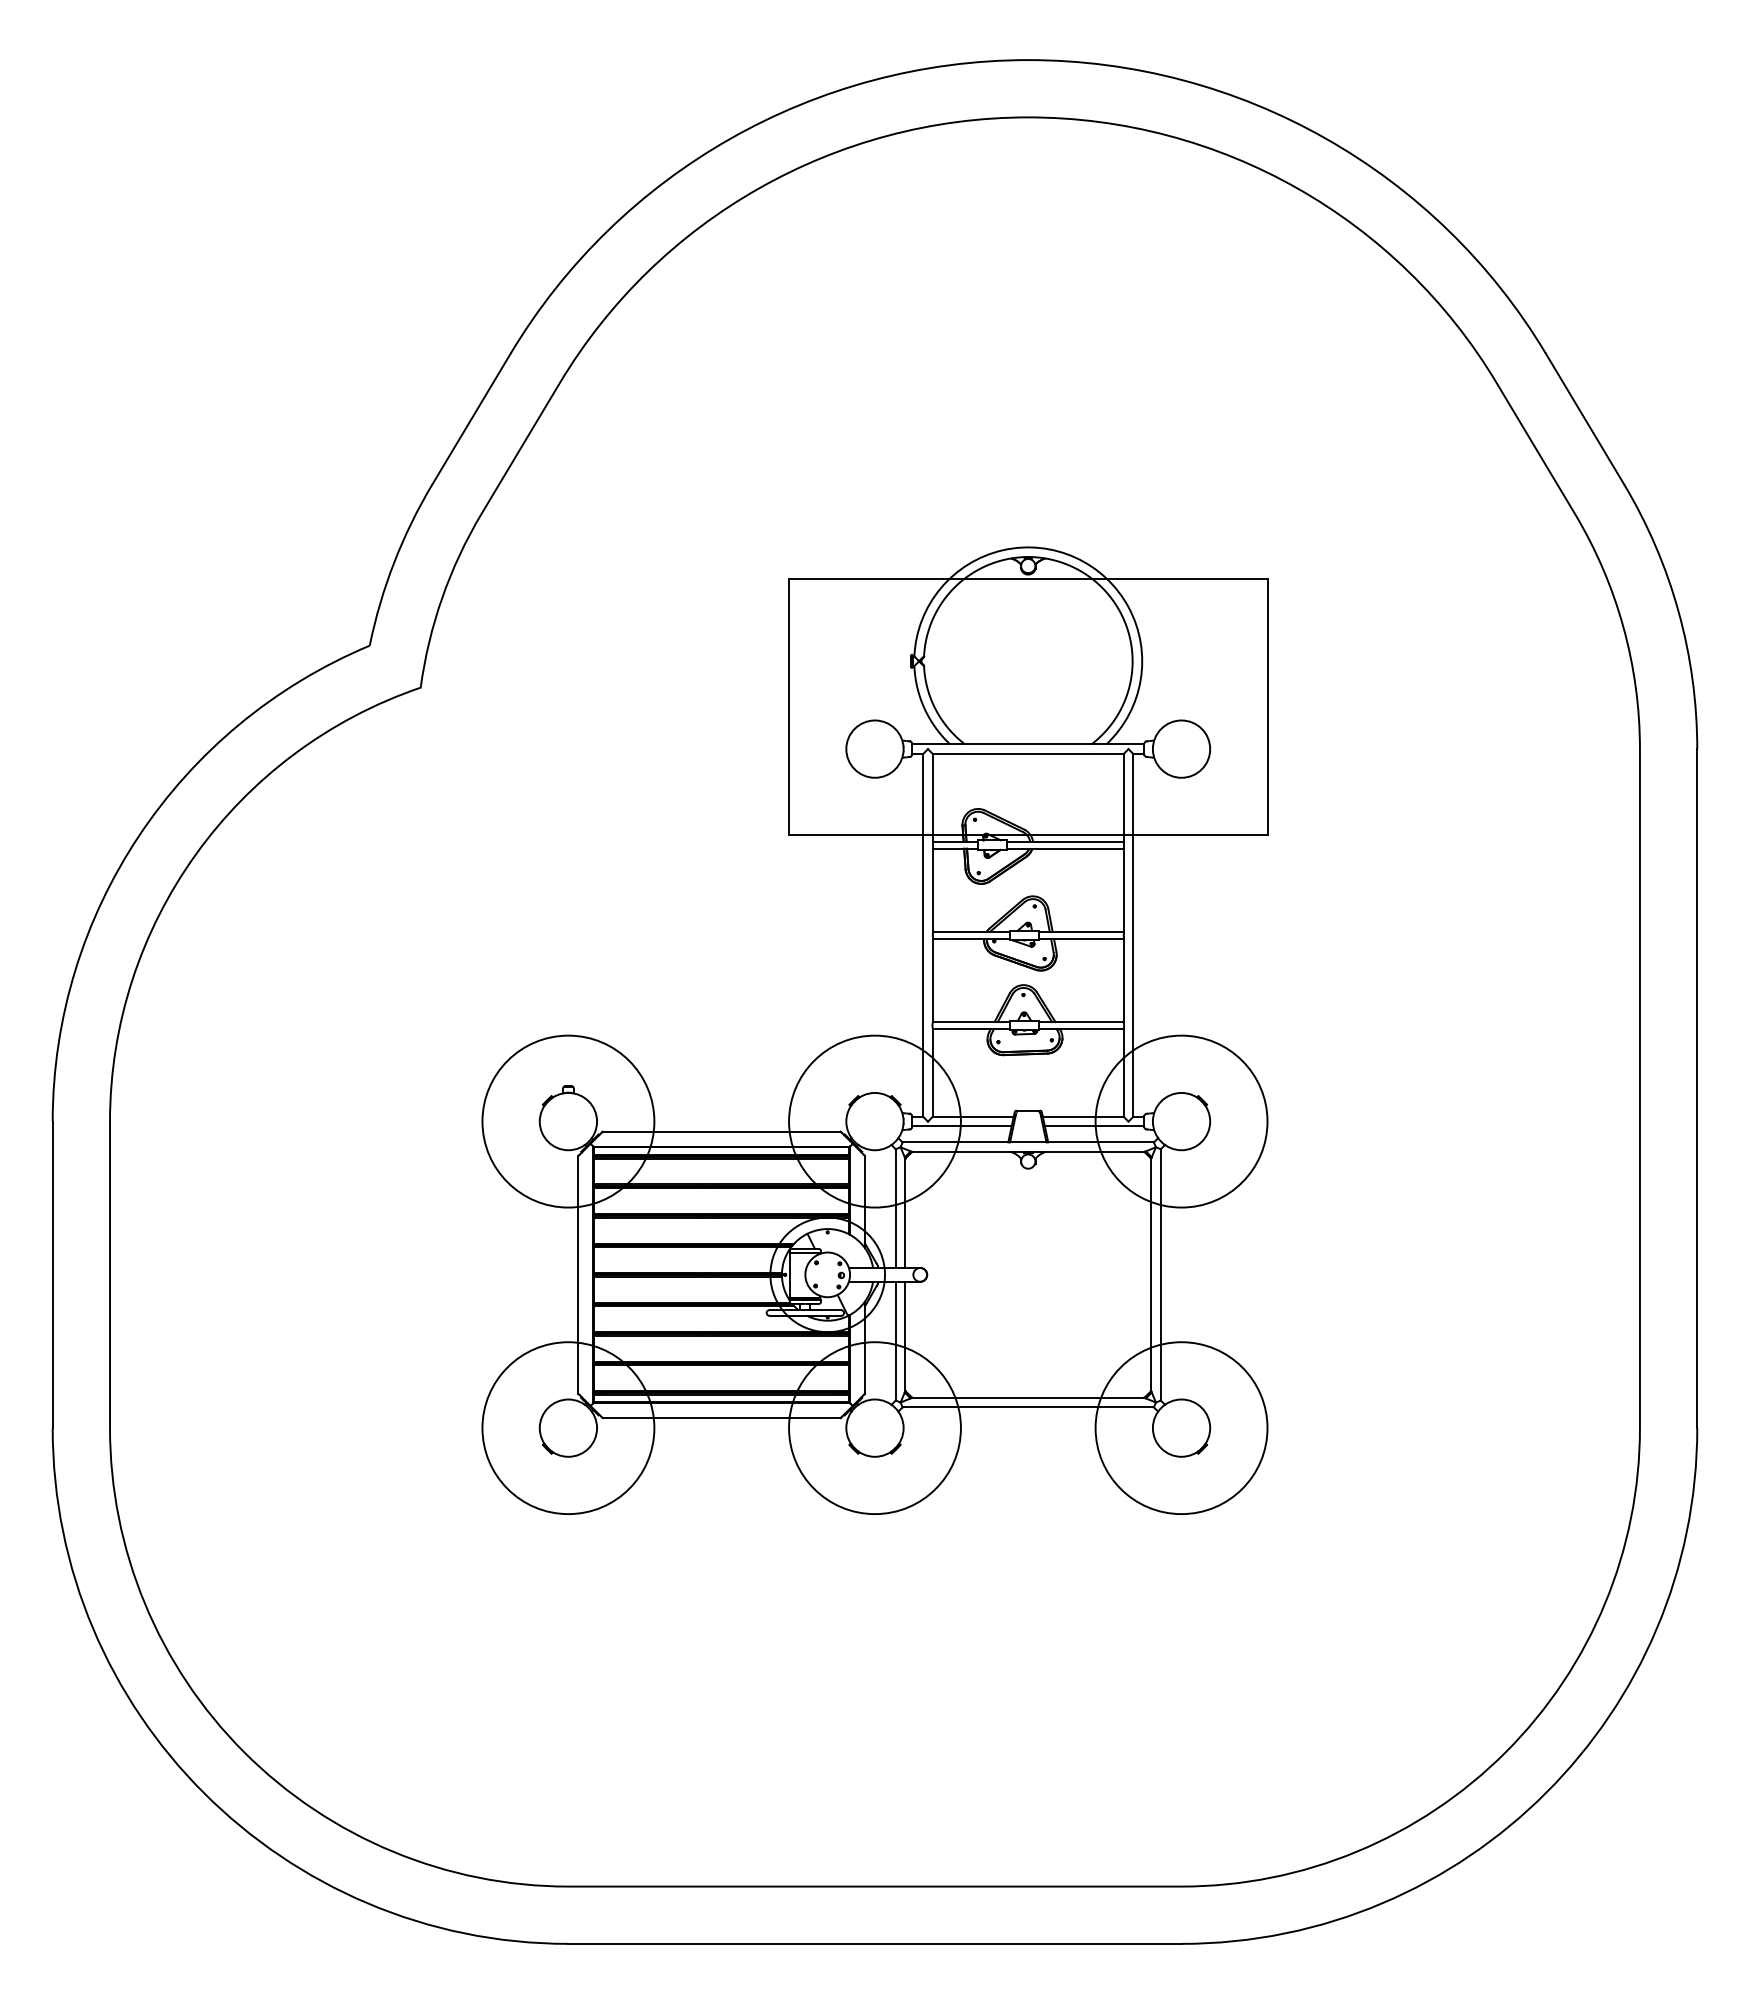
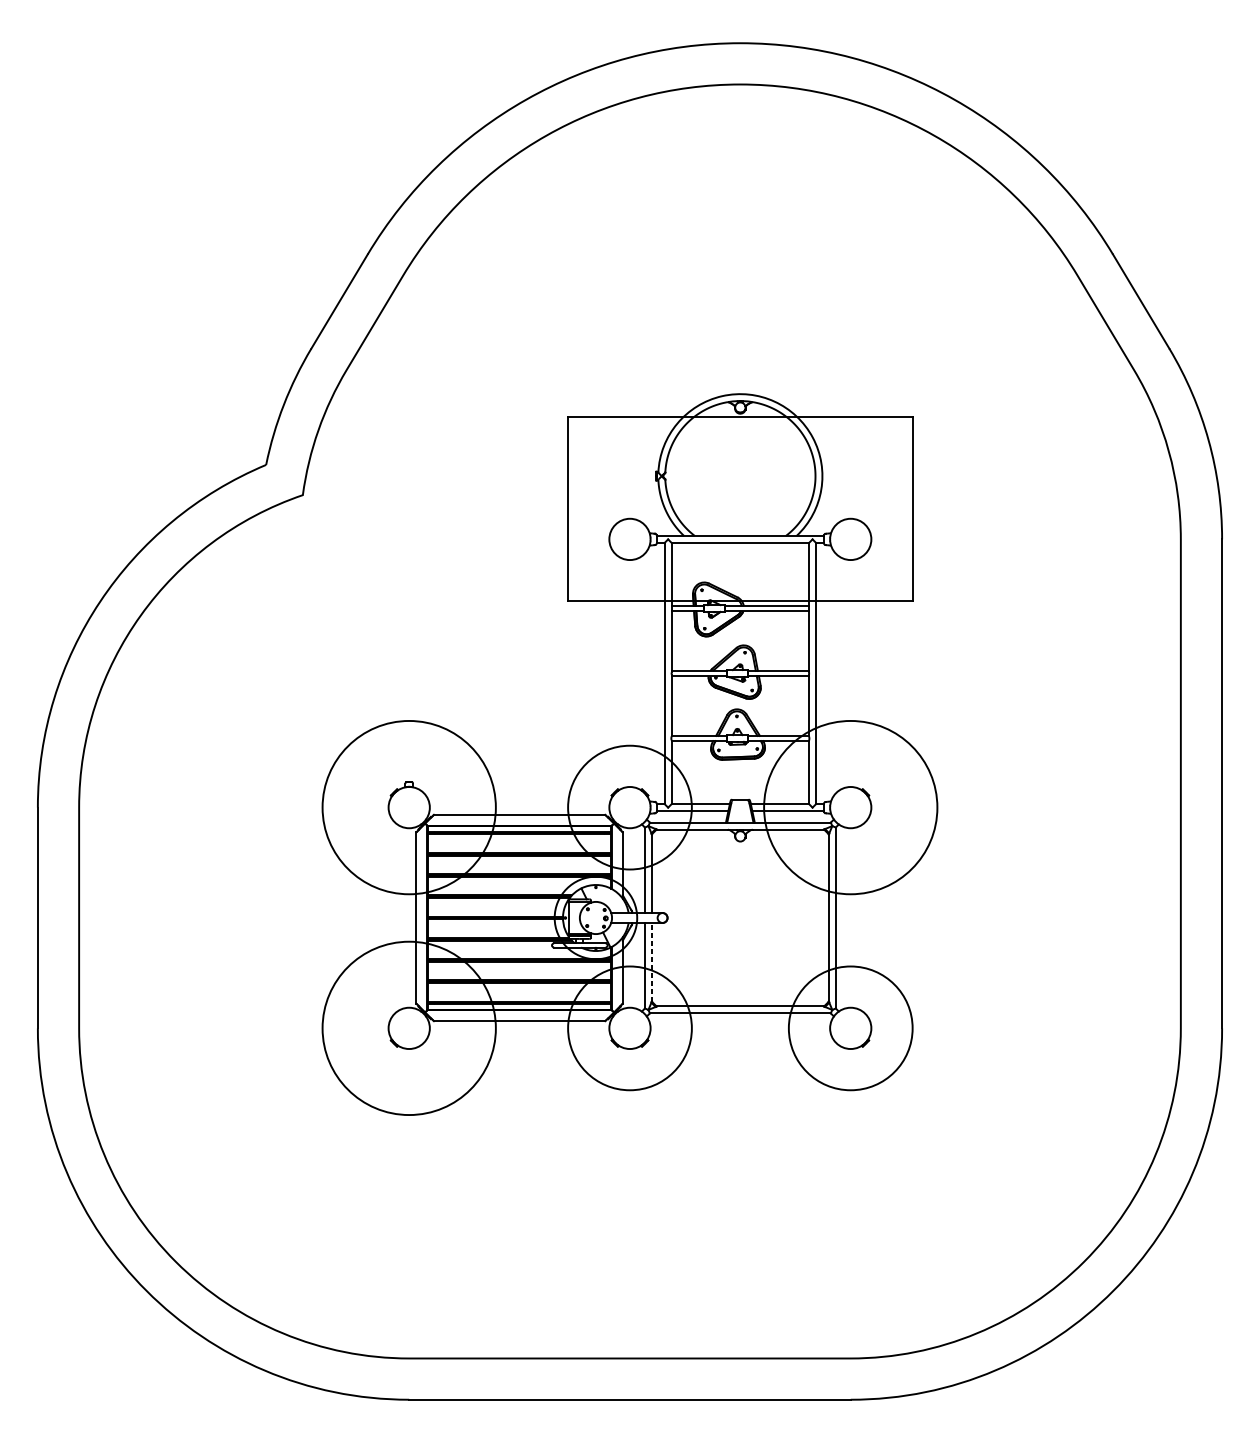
circle: (568, 1121) -> (409, 807), size x1.4
circle: (1181, 1121) -> (850, 807), size x1.4
line: (905, 1336) -> (651, 962), solid -> dashed
circle: (568, 1428) -> (409, 1028), size x1.4

